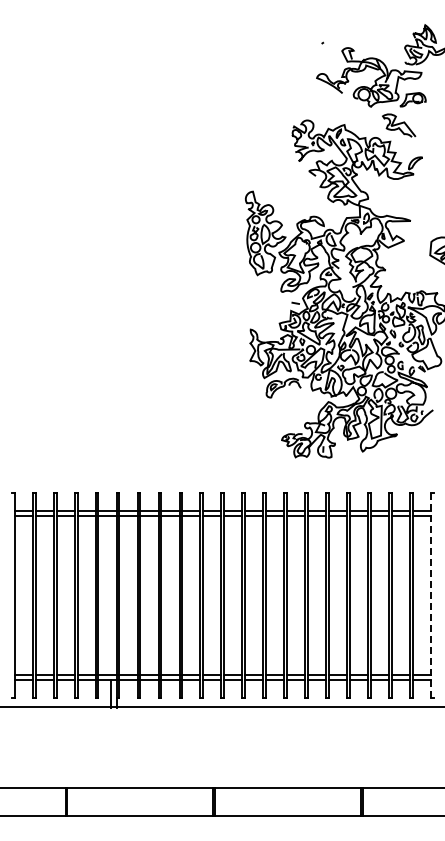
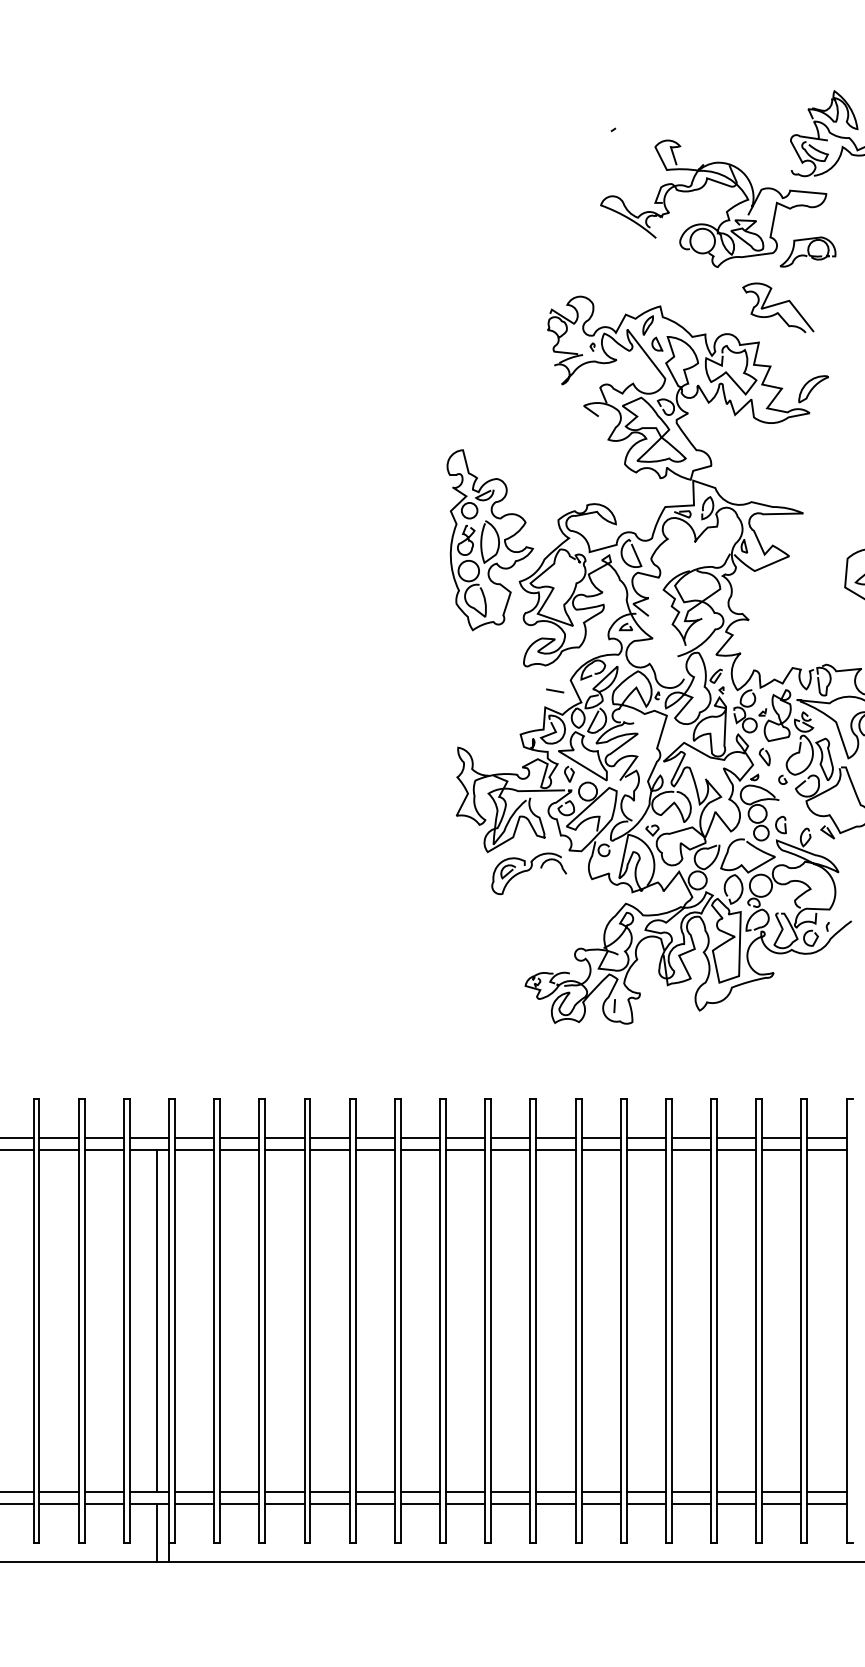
line: (111, 595) -> (157, 1320), added
line: (430, 595) -> (845, 1320), dashed -> solid

